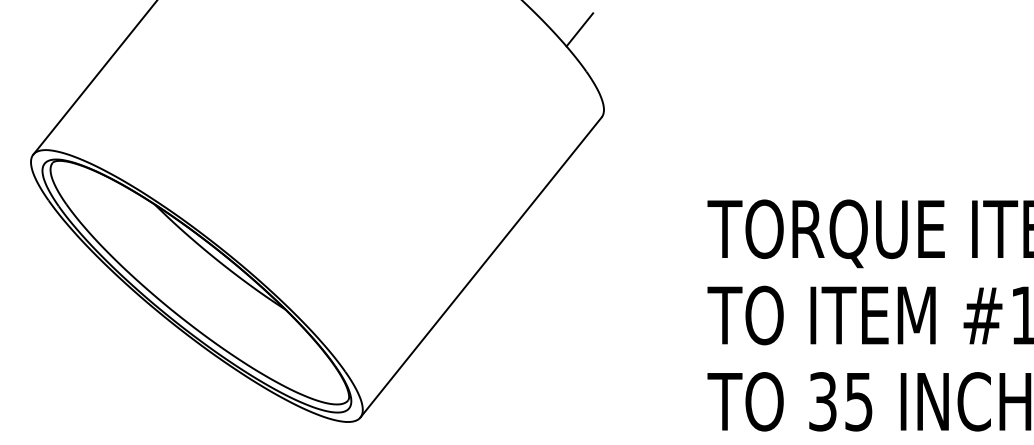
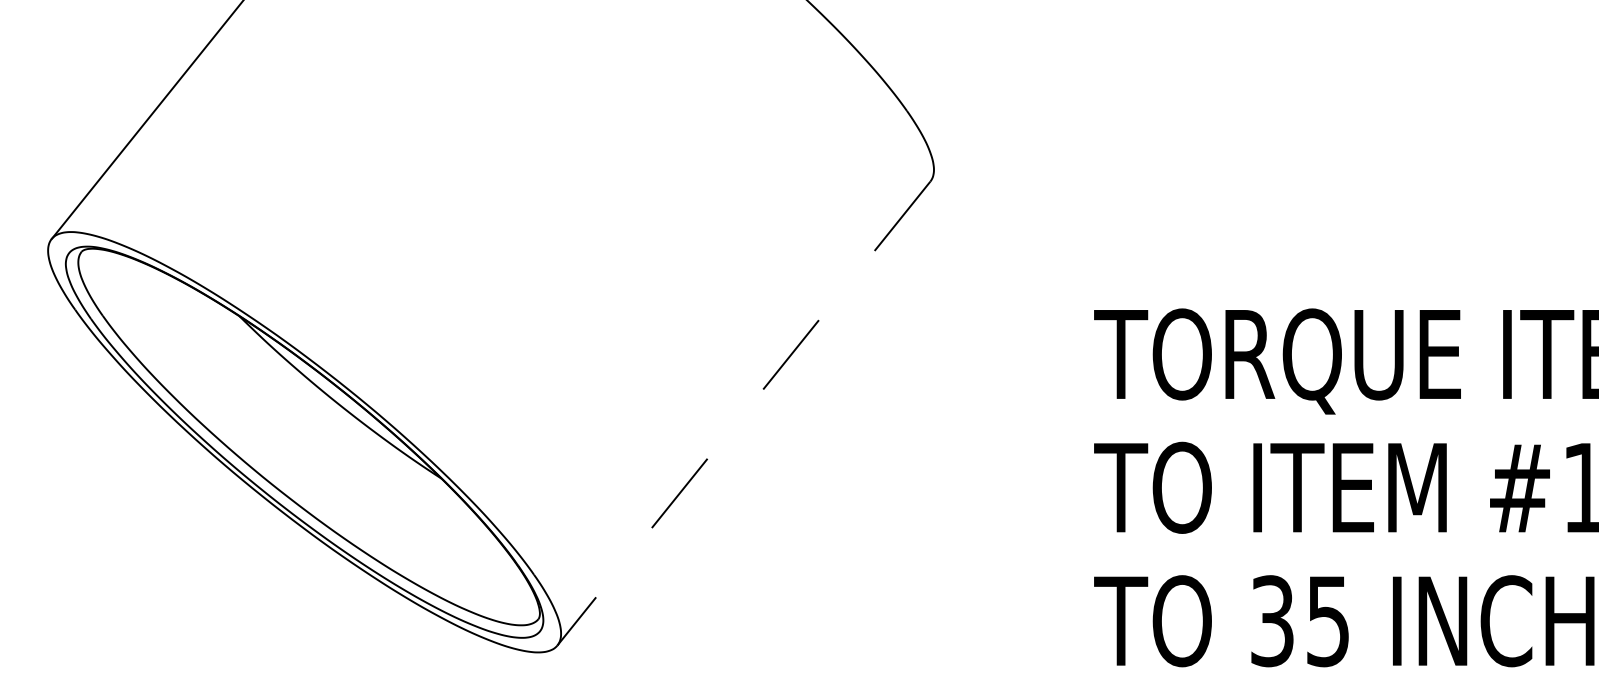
line: (579, 29) -> (896, 45), removed
line: (480, 267) -> (743, 413), solid -> dashed

